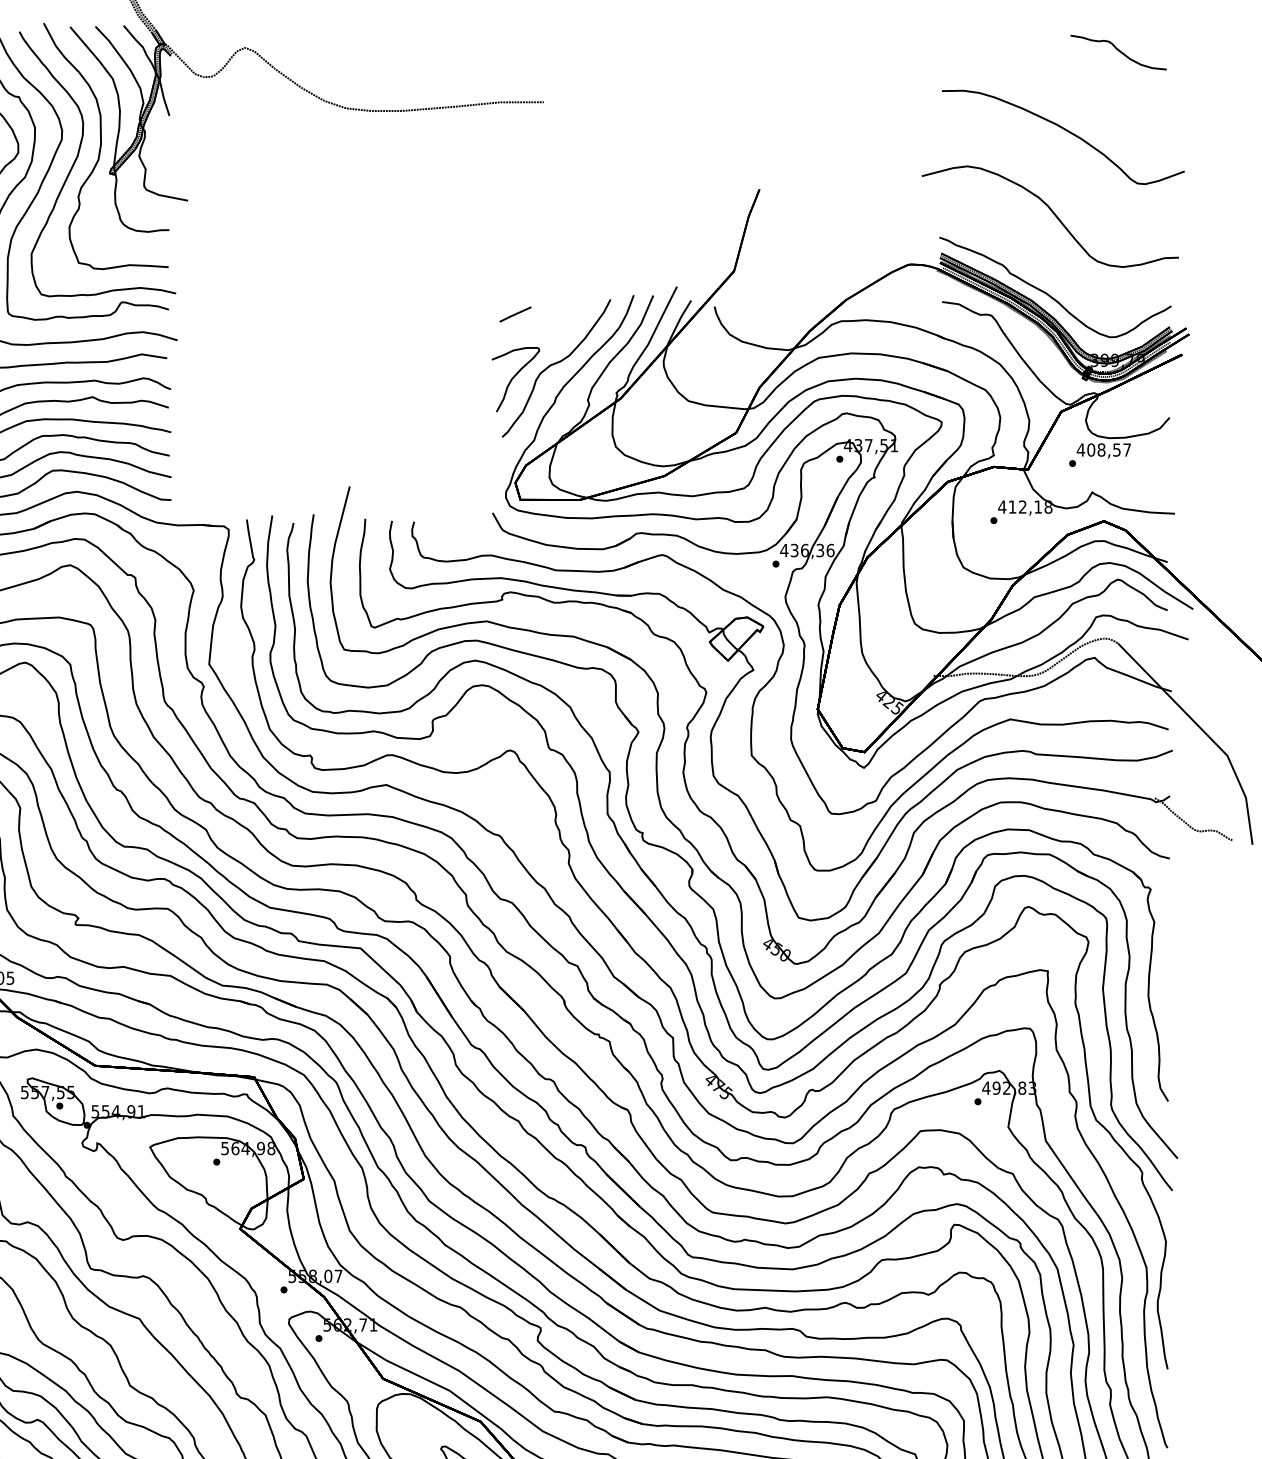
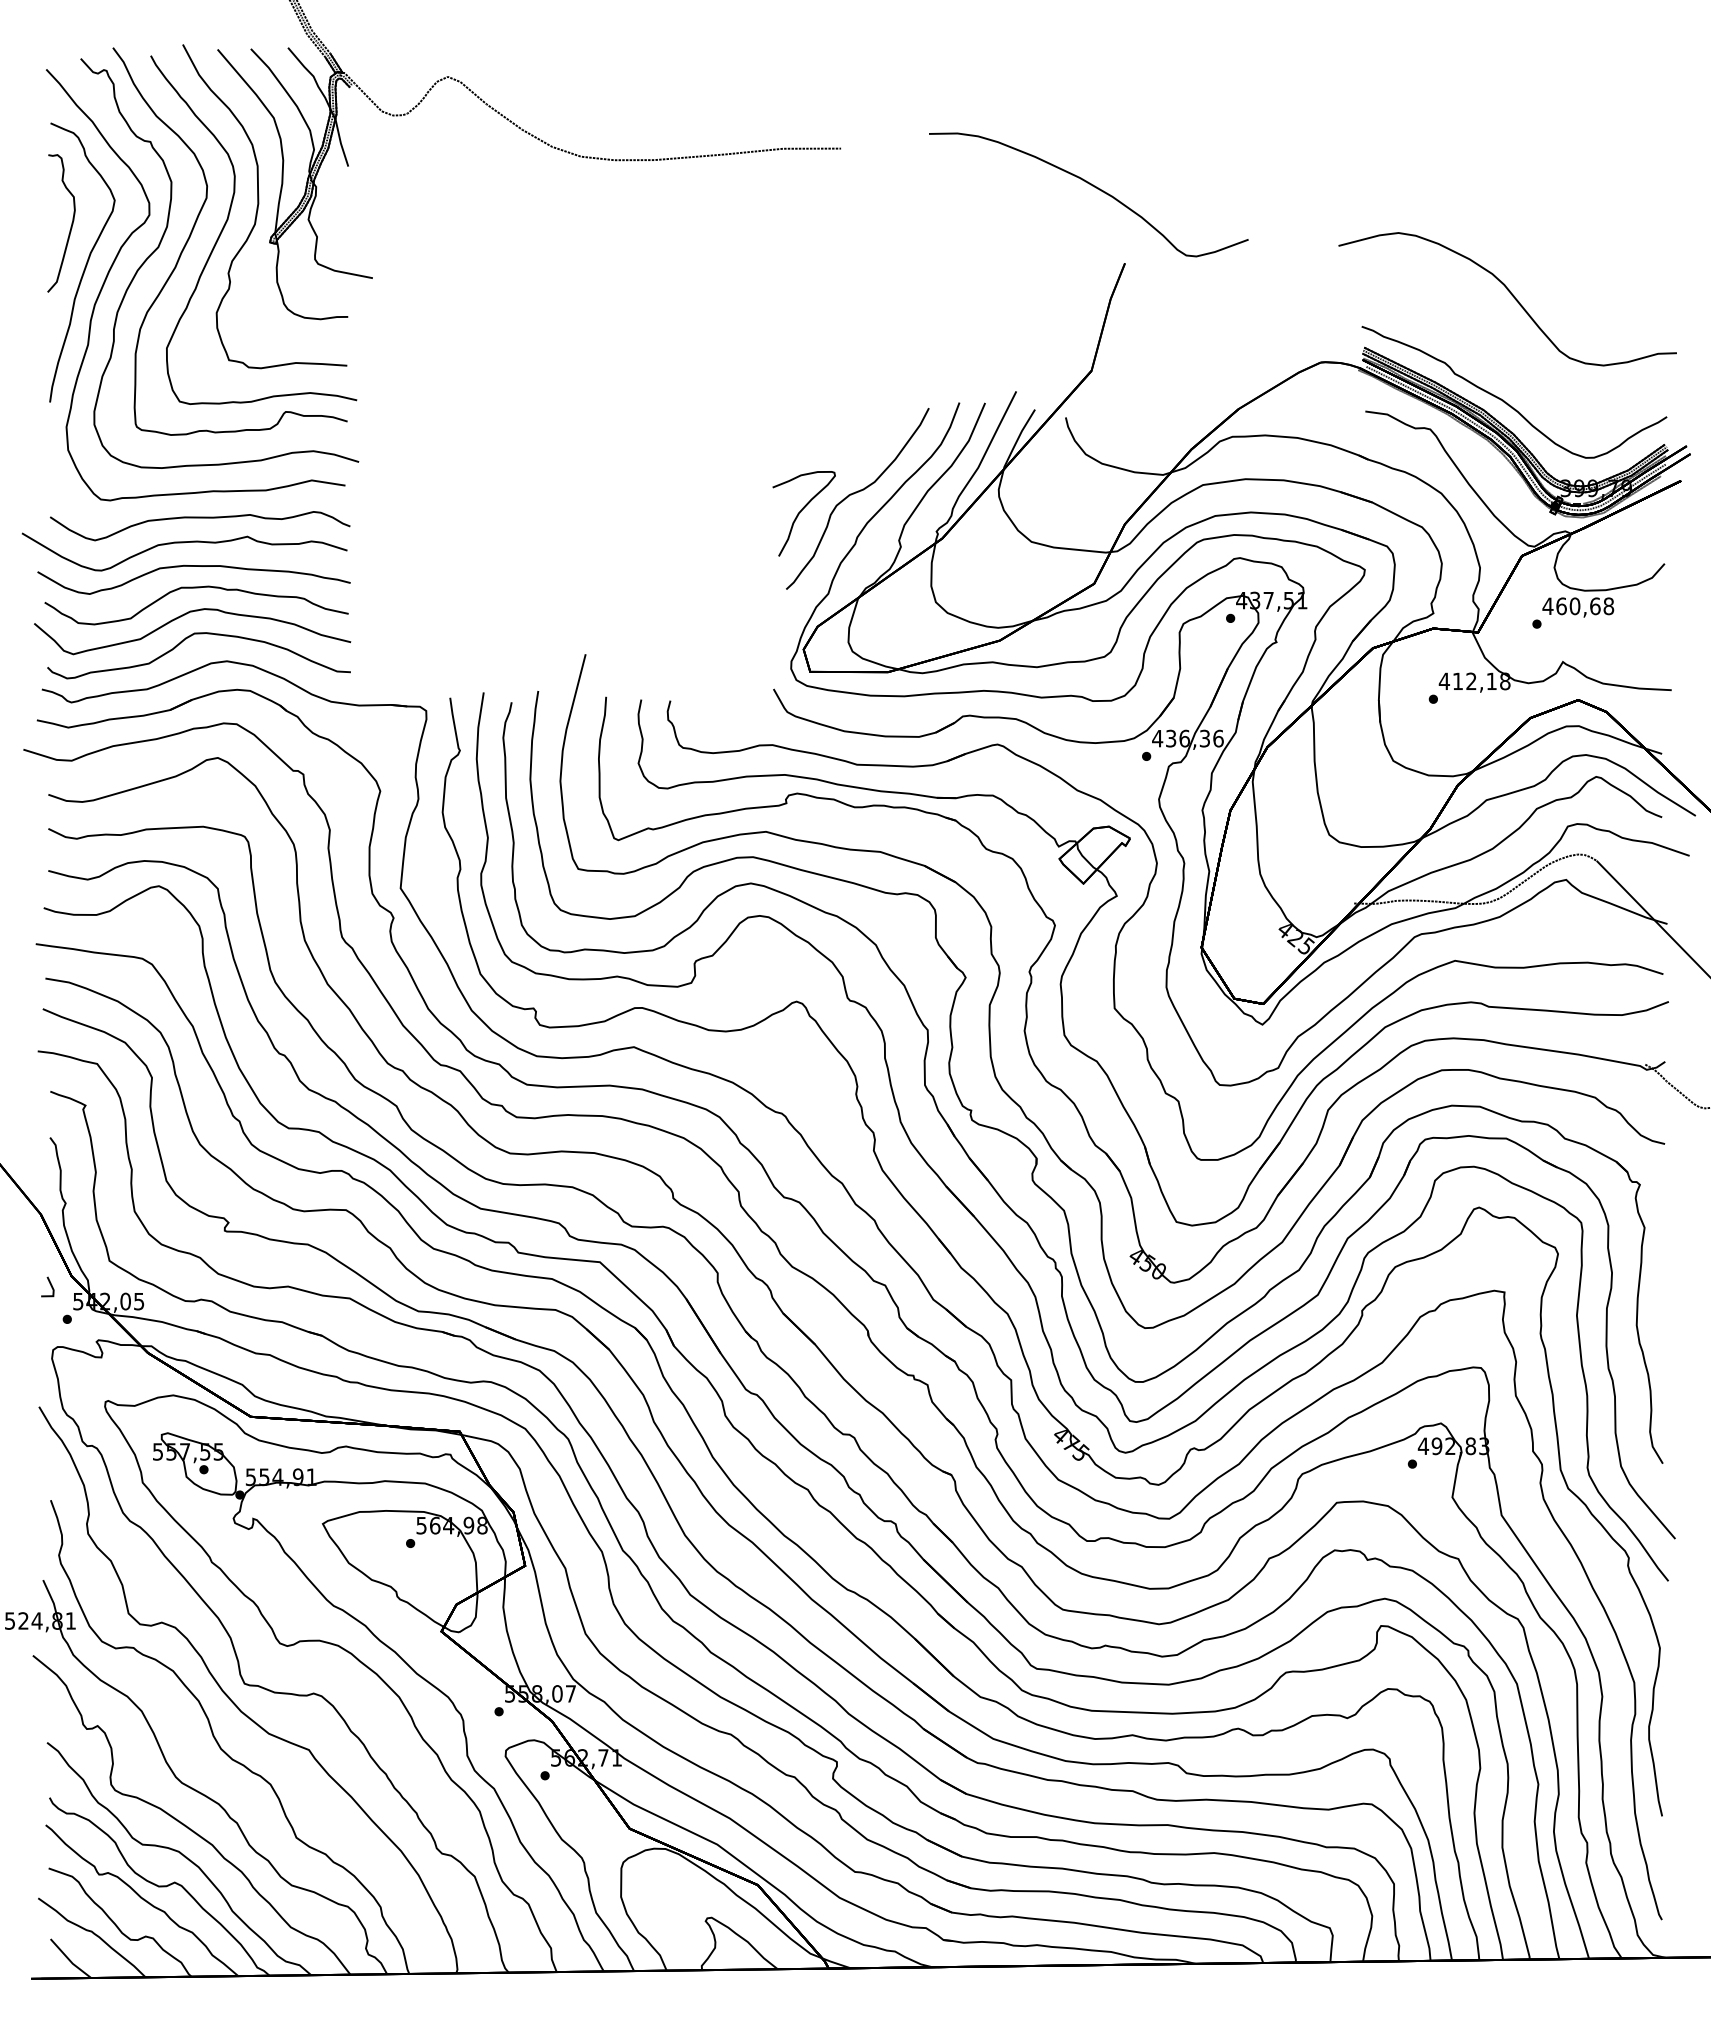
curve: (1119, 52) -> (1598, 82), removed
curve: (1066, 131) -> (1092, 186), moved
line: (515, 314) -> (803, 427), removed
text: (1109, 450) -> (1585, 606), 408,57 -> 460,68

